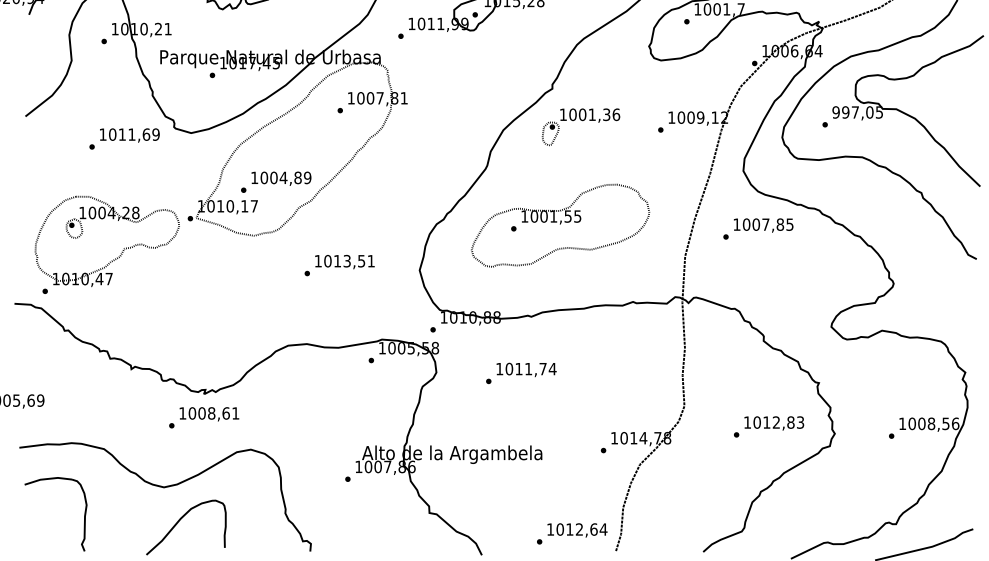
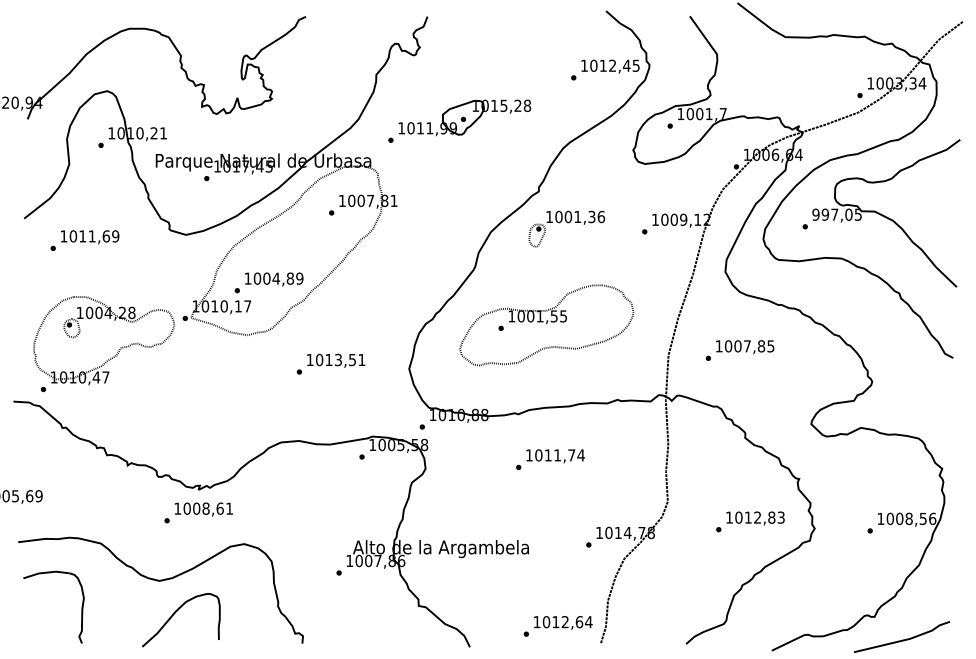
text: (124, 138) -> (84, 240), moved
text: (757, 228) -> (739, 350), moved
text: (521, 373) -> (550, 459), moved

